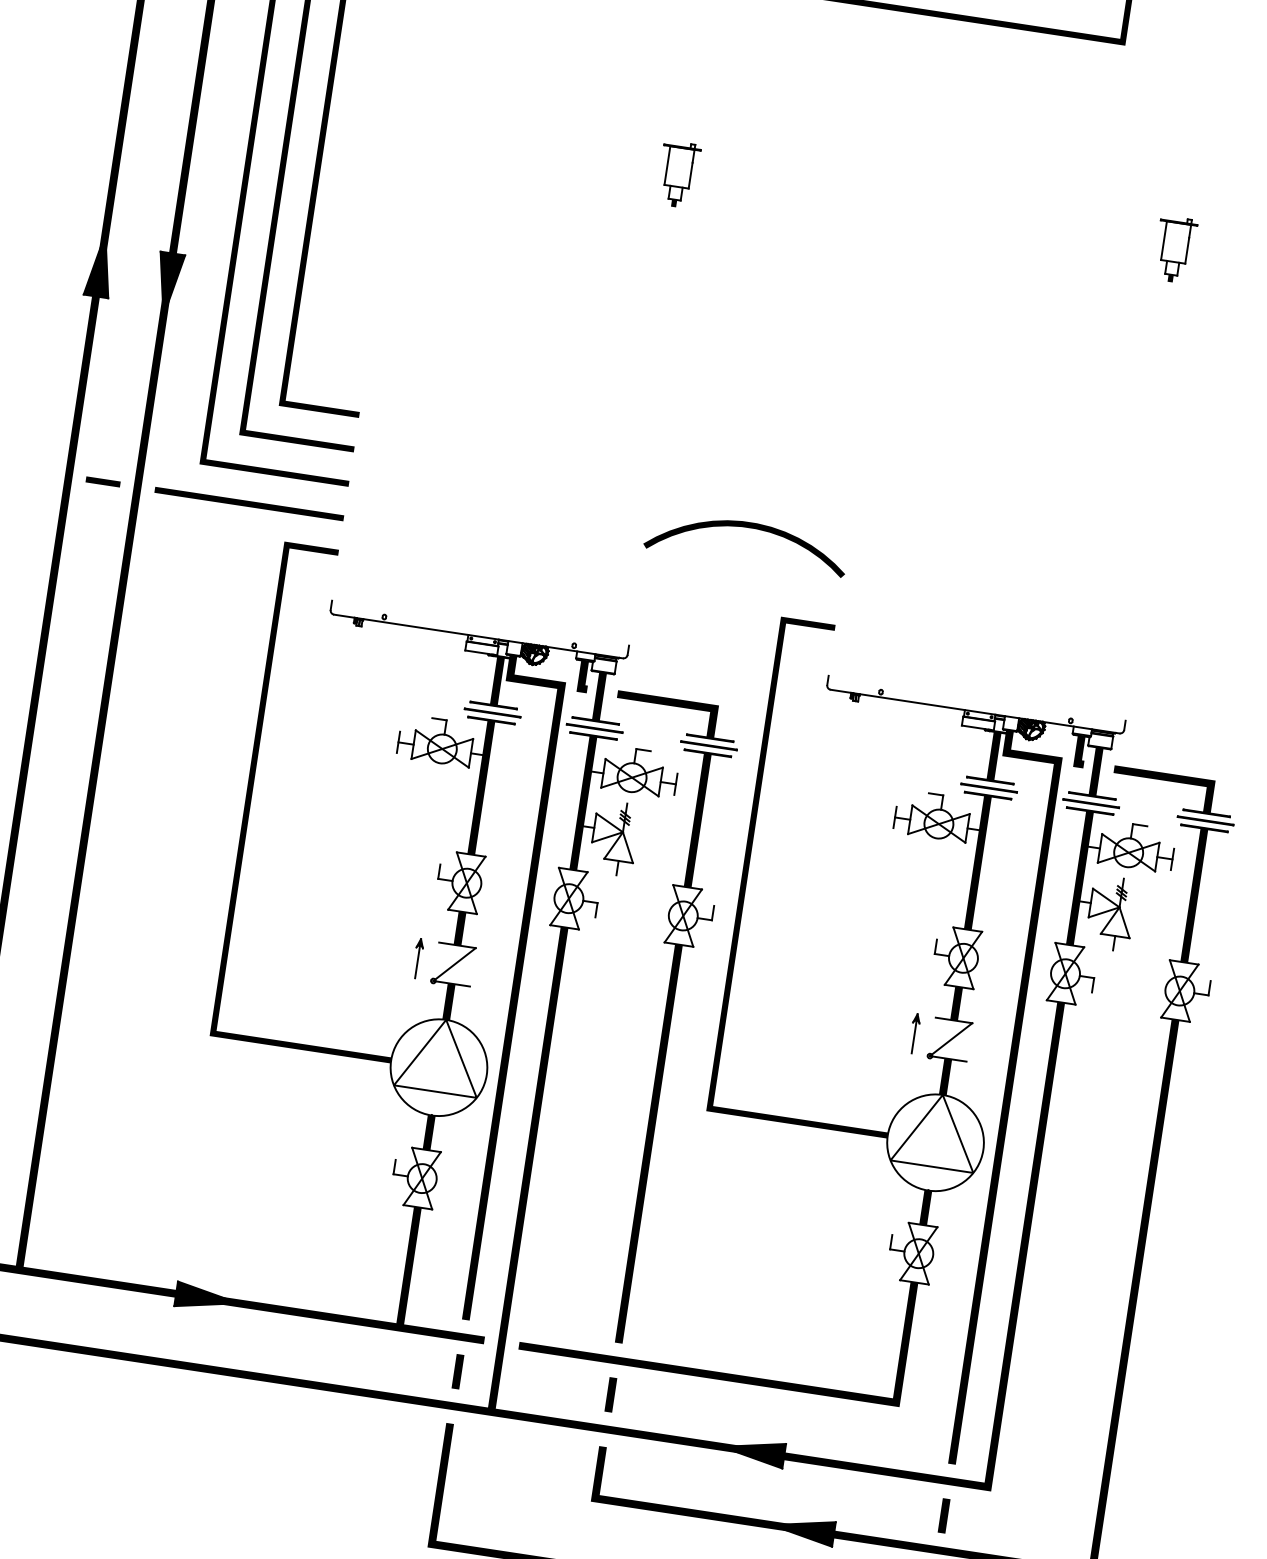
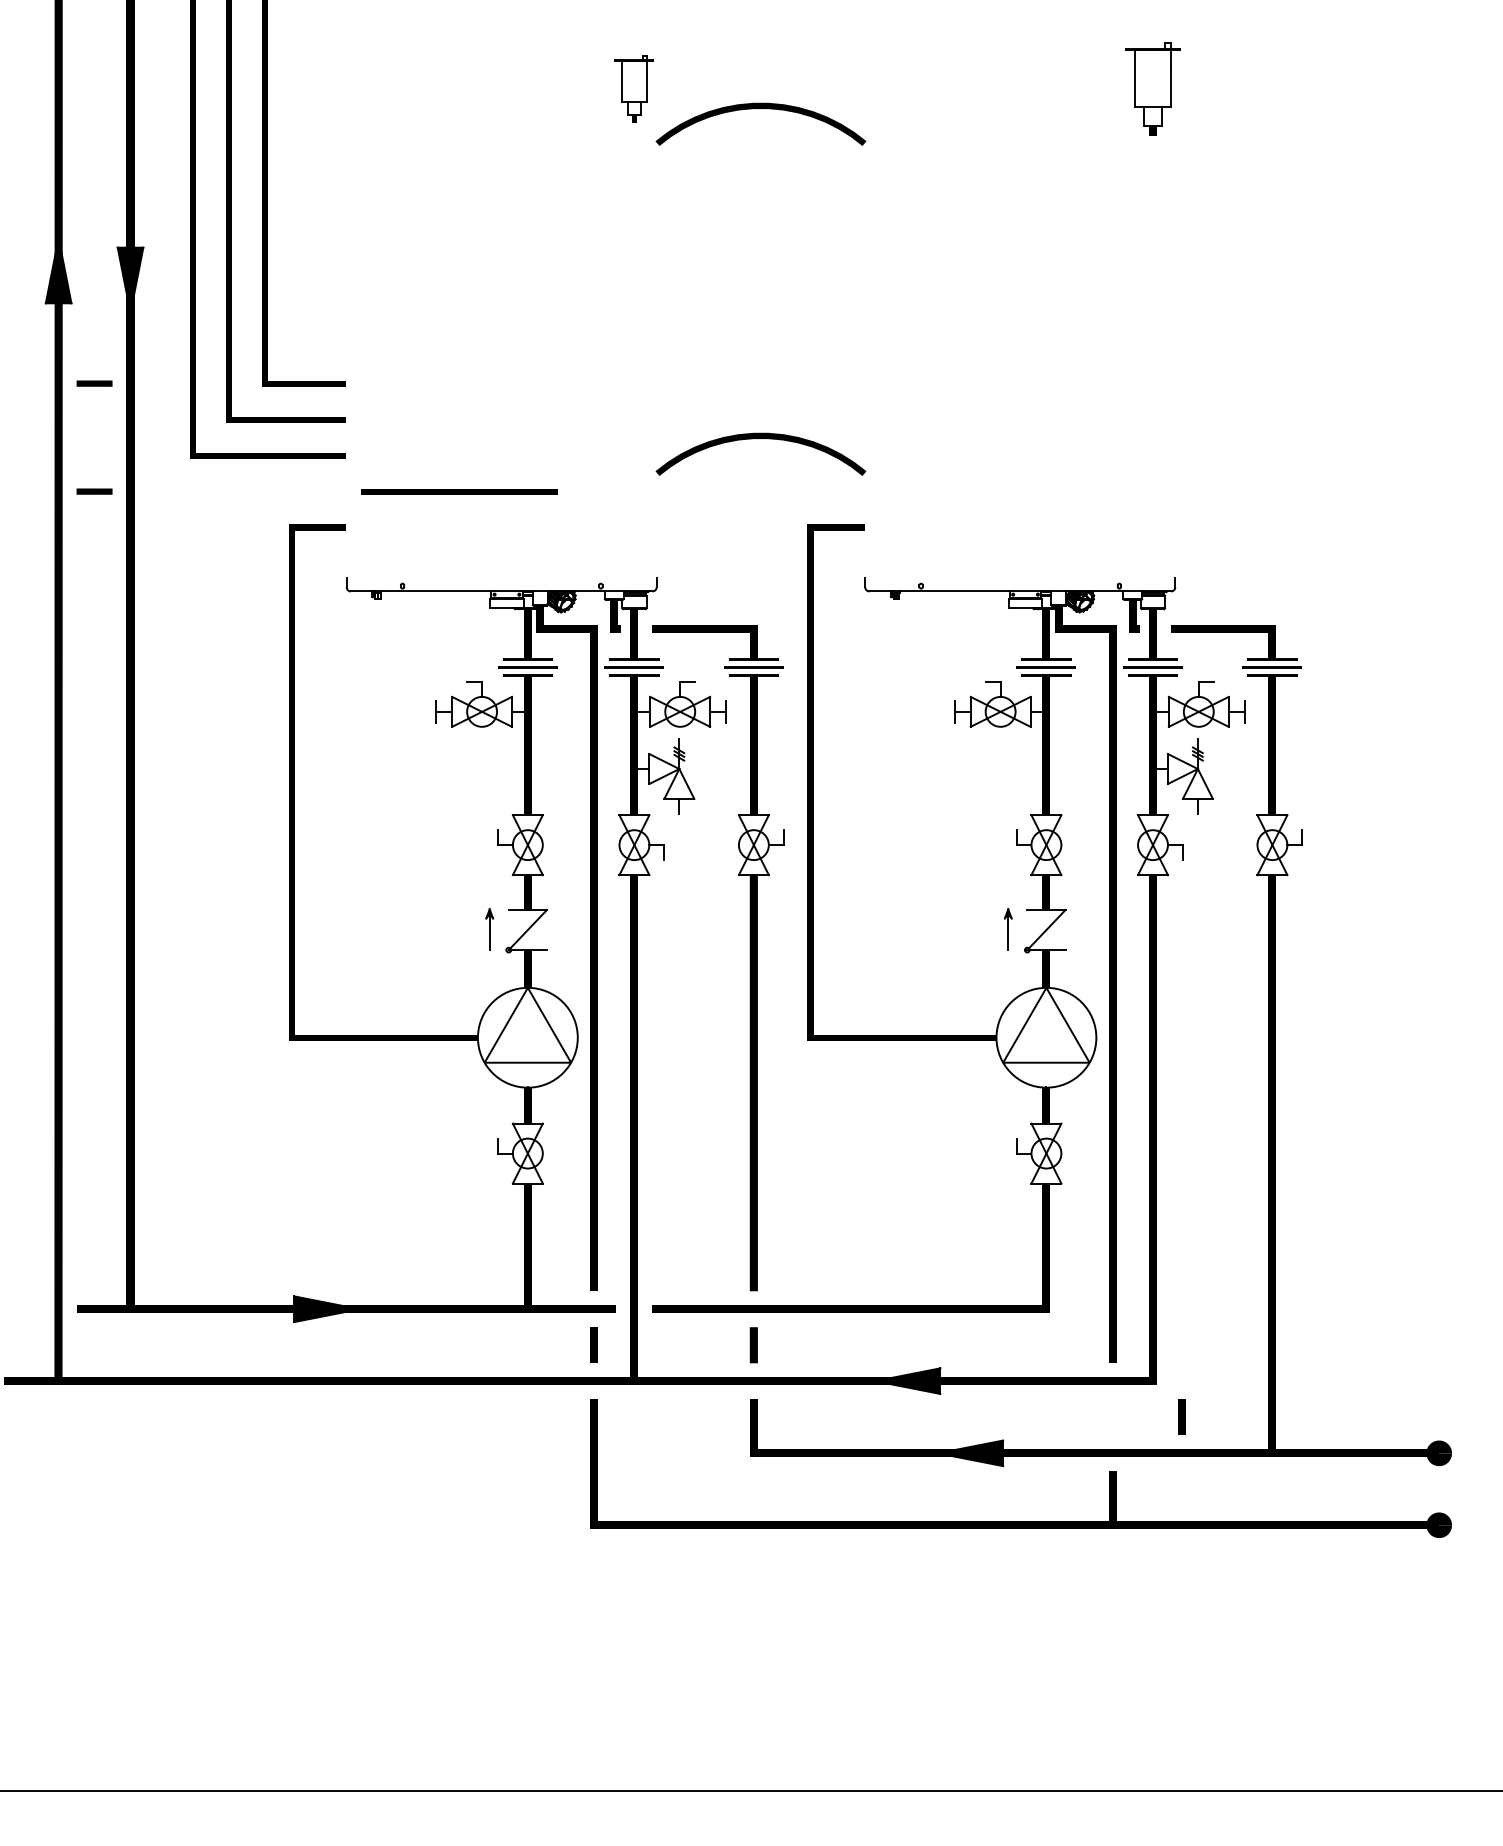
curve: (796, 211) -> (760, 108), added
part: (1174, 249) -> (1152, 88), size x1.4
line: (118, 378) -> (94, 383), added
line: (249, 503) -> (459, 491), moved
line: (943, 1515) -> (1181, 1416), moved

